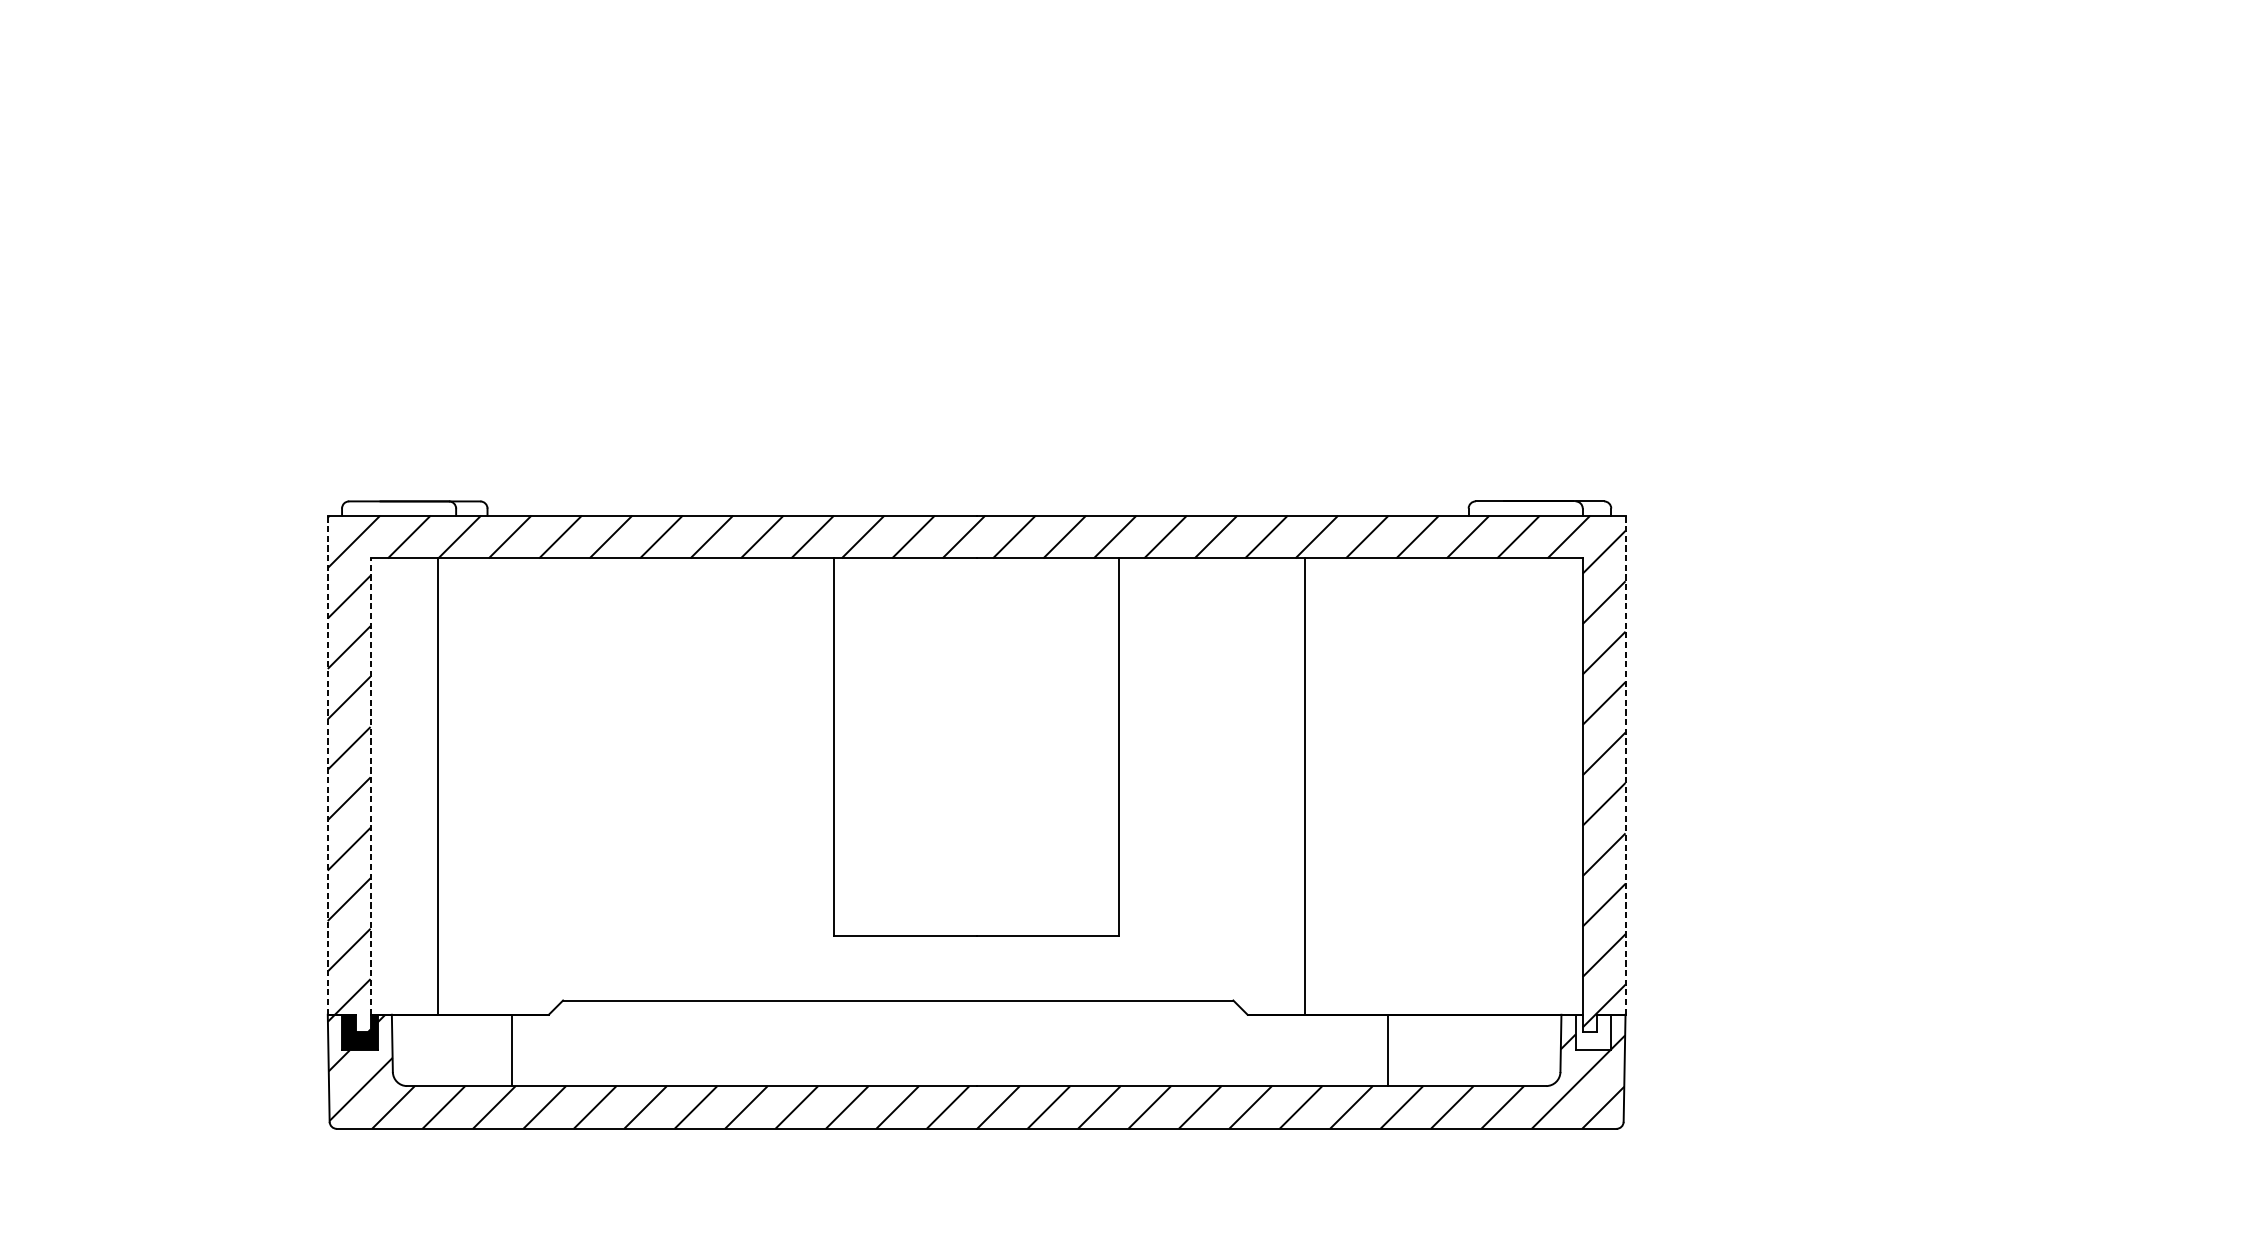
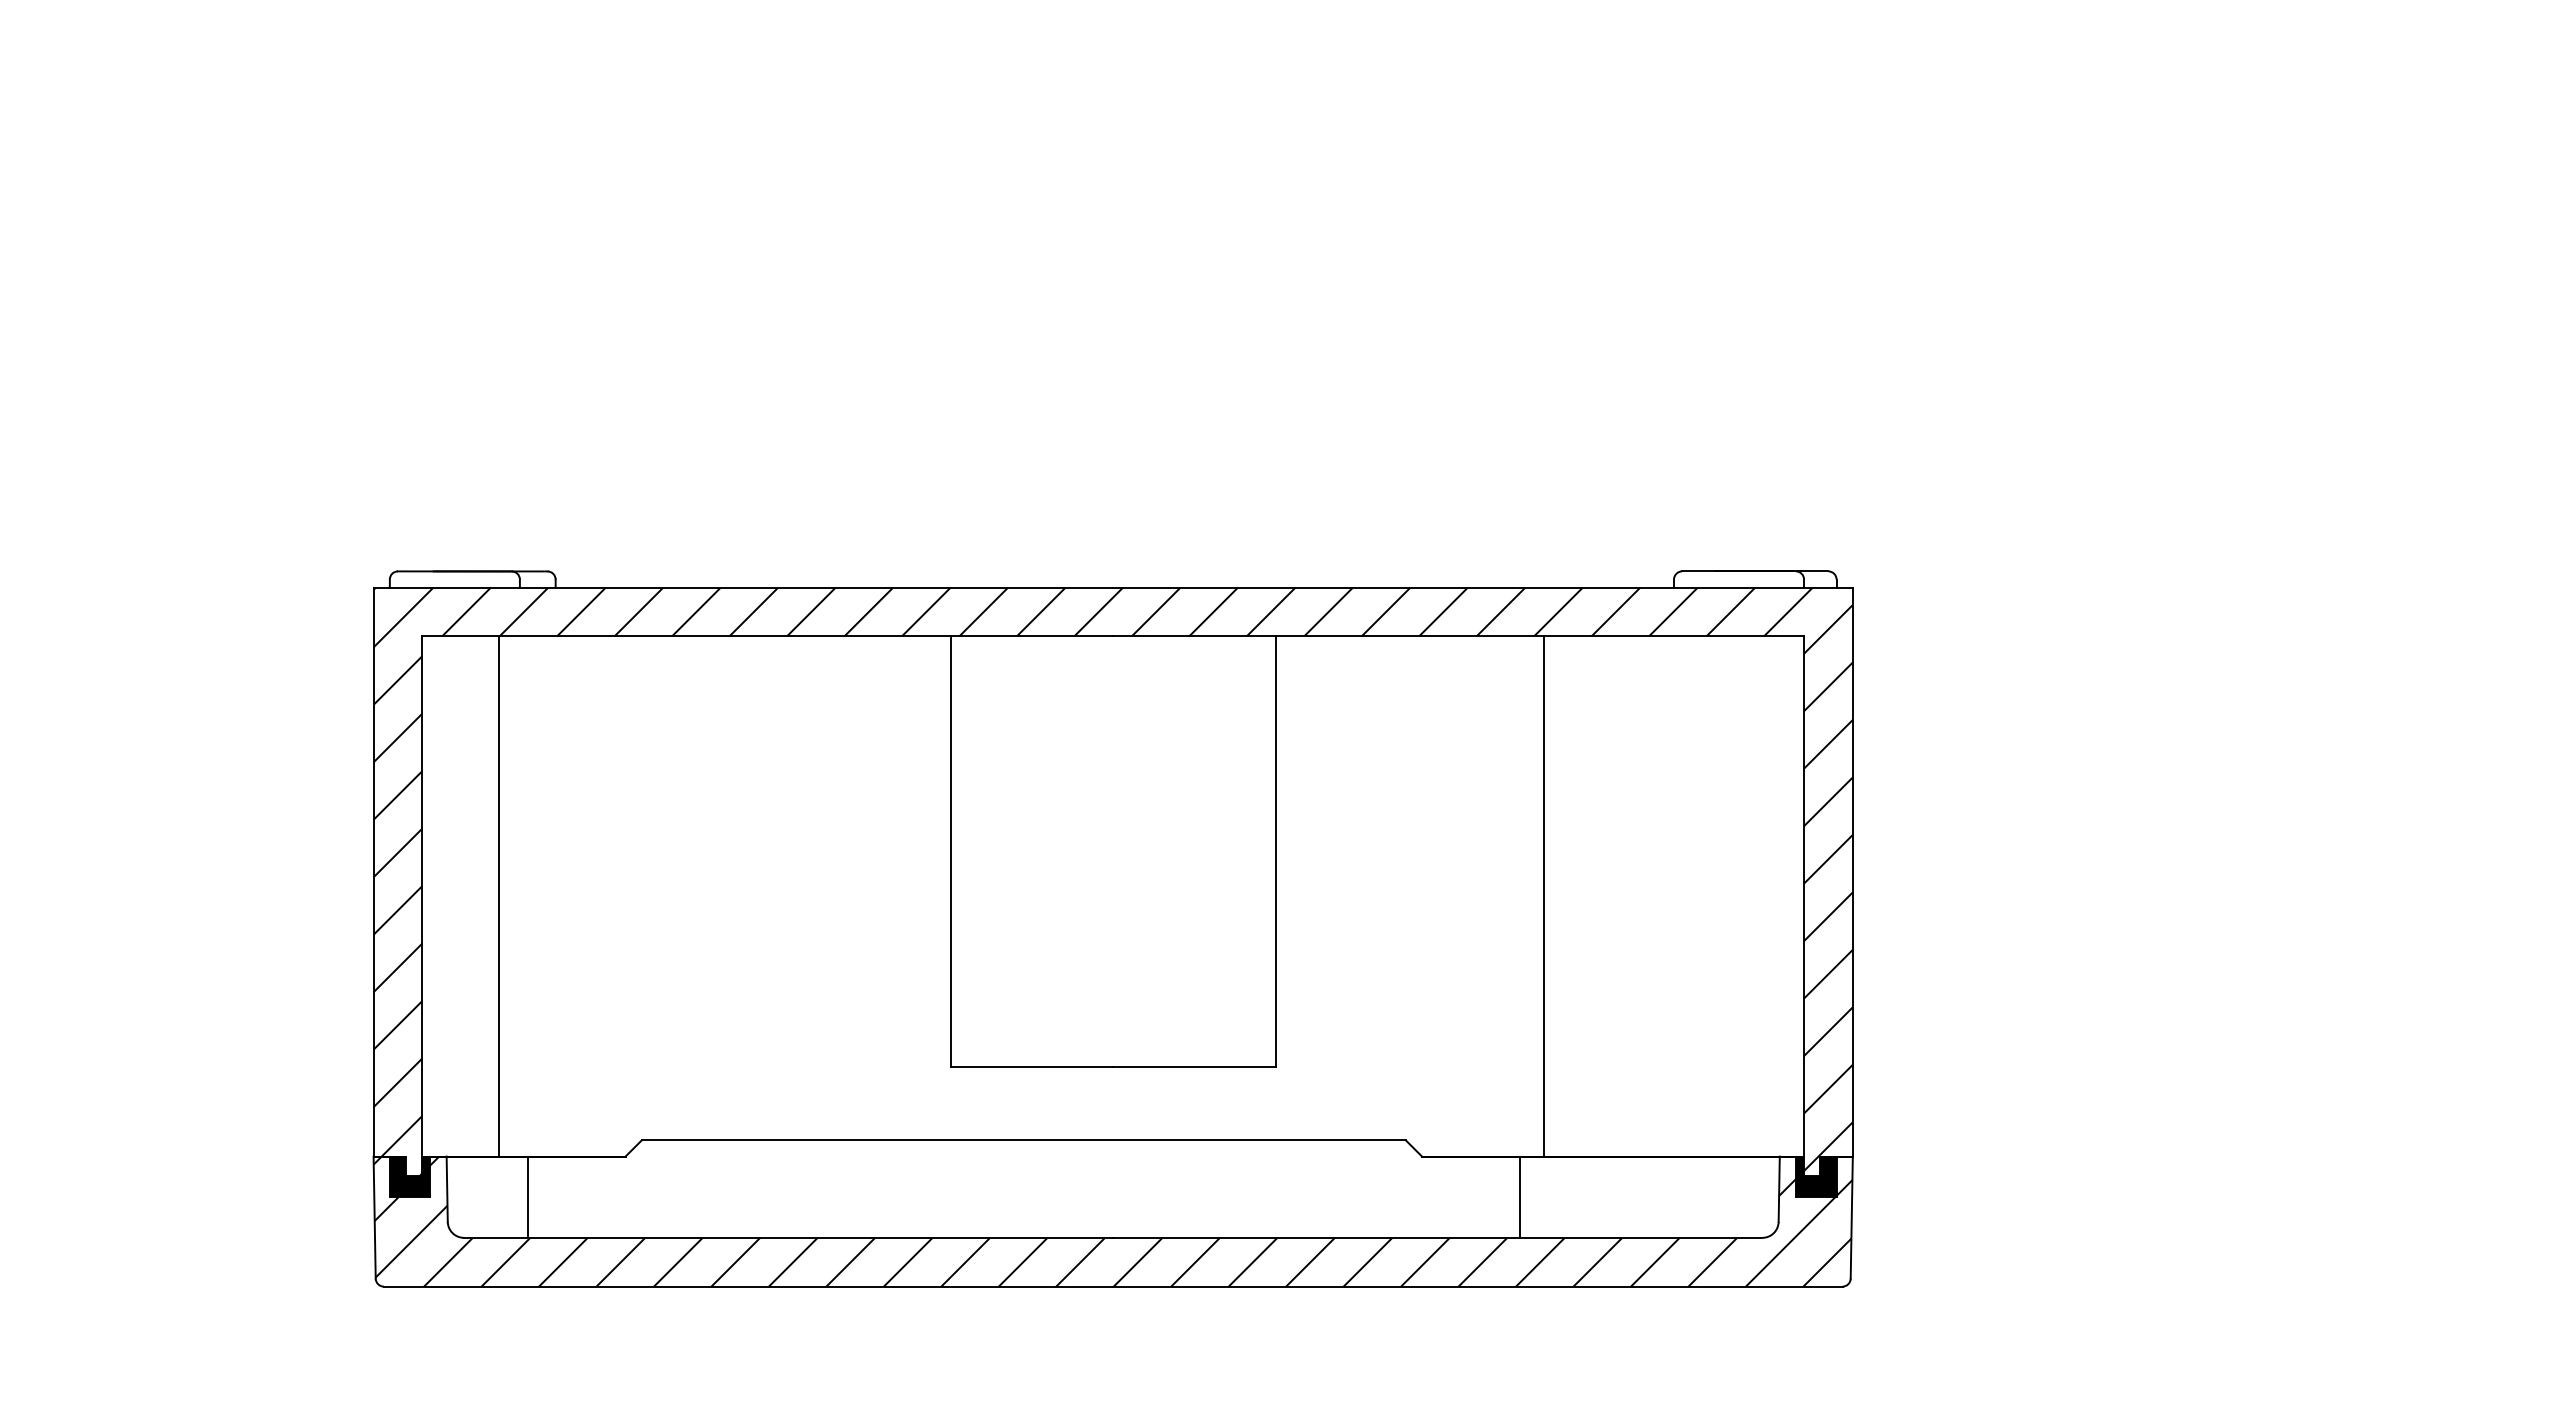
line: (327, 764) -> (373, 871), dashed -> solid
line: (1625, 764) -> (1852, 871), dashed -> solid
line: (370, 786) -> (422, 896), dashed -> solid
line: (1305, 786) -> (1543, 896), moved
fill: (1593, 1032) -> (1816, 1176), added
line: (512, 1049) -> (528, 1196), moved
line: (1387, 1049) -> (1519, 1196), moved

